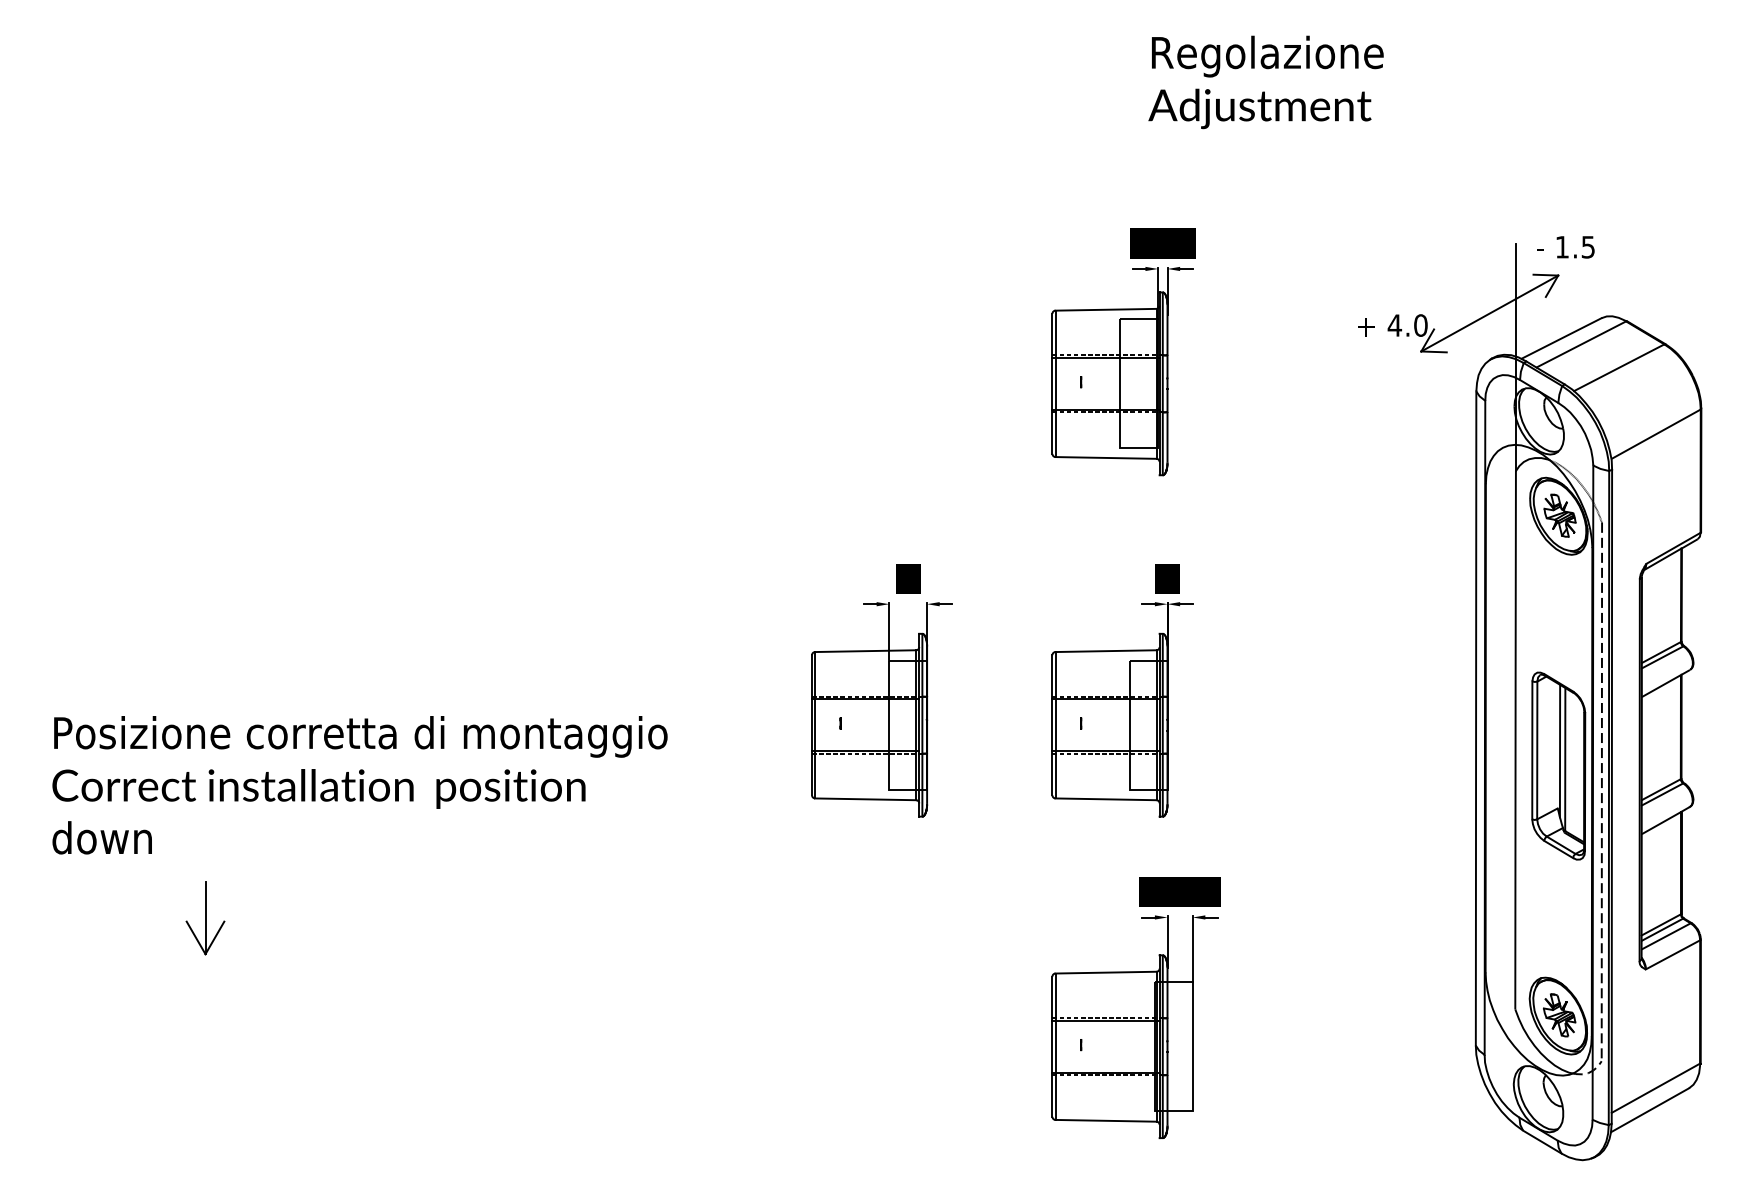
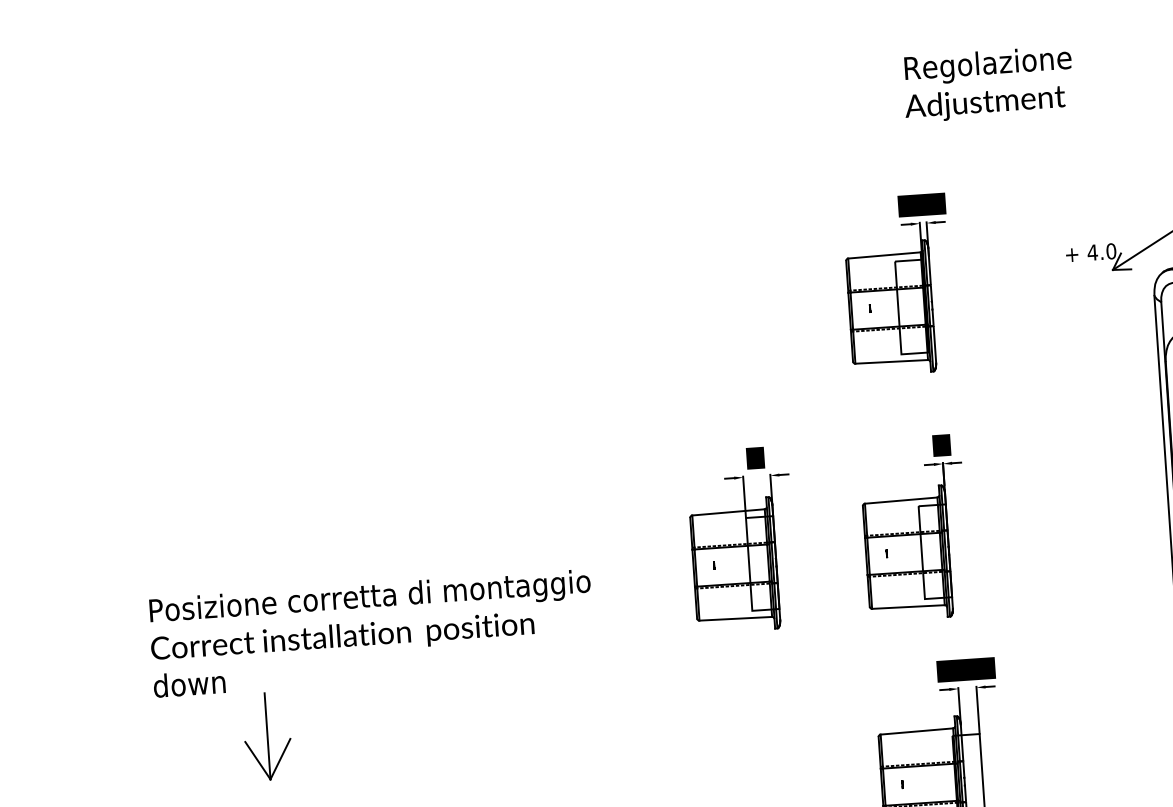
part: (205, 918) -> (267, 736), size x1.67

